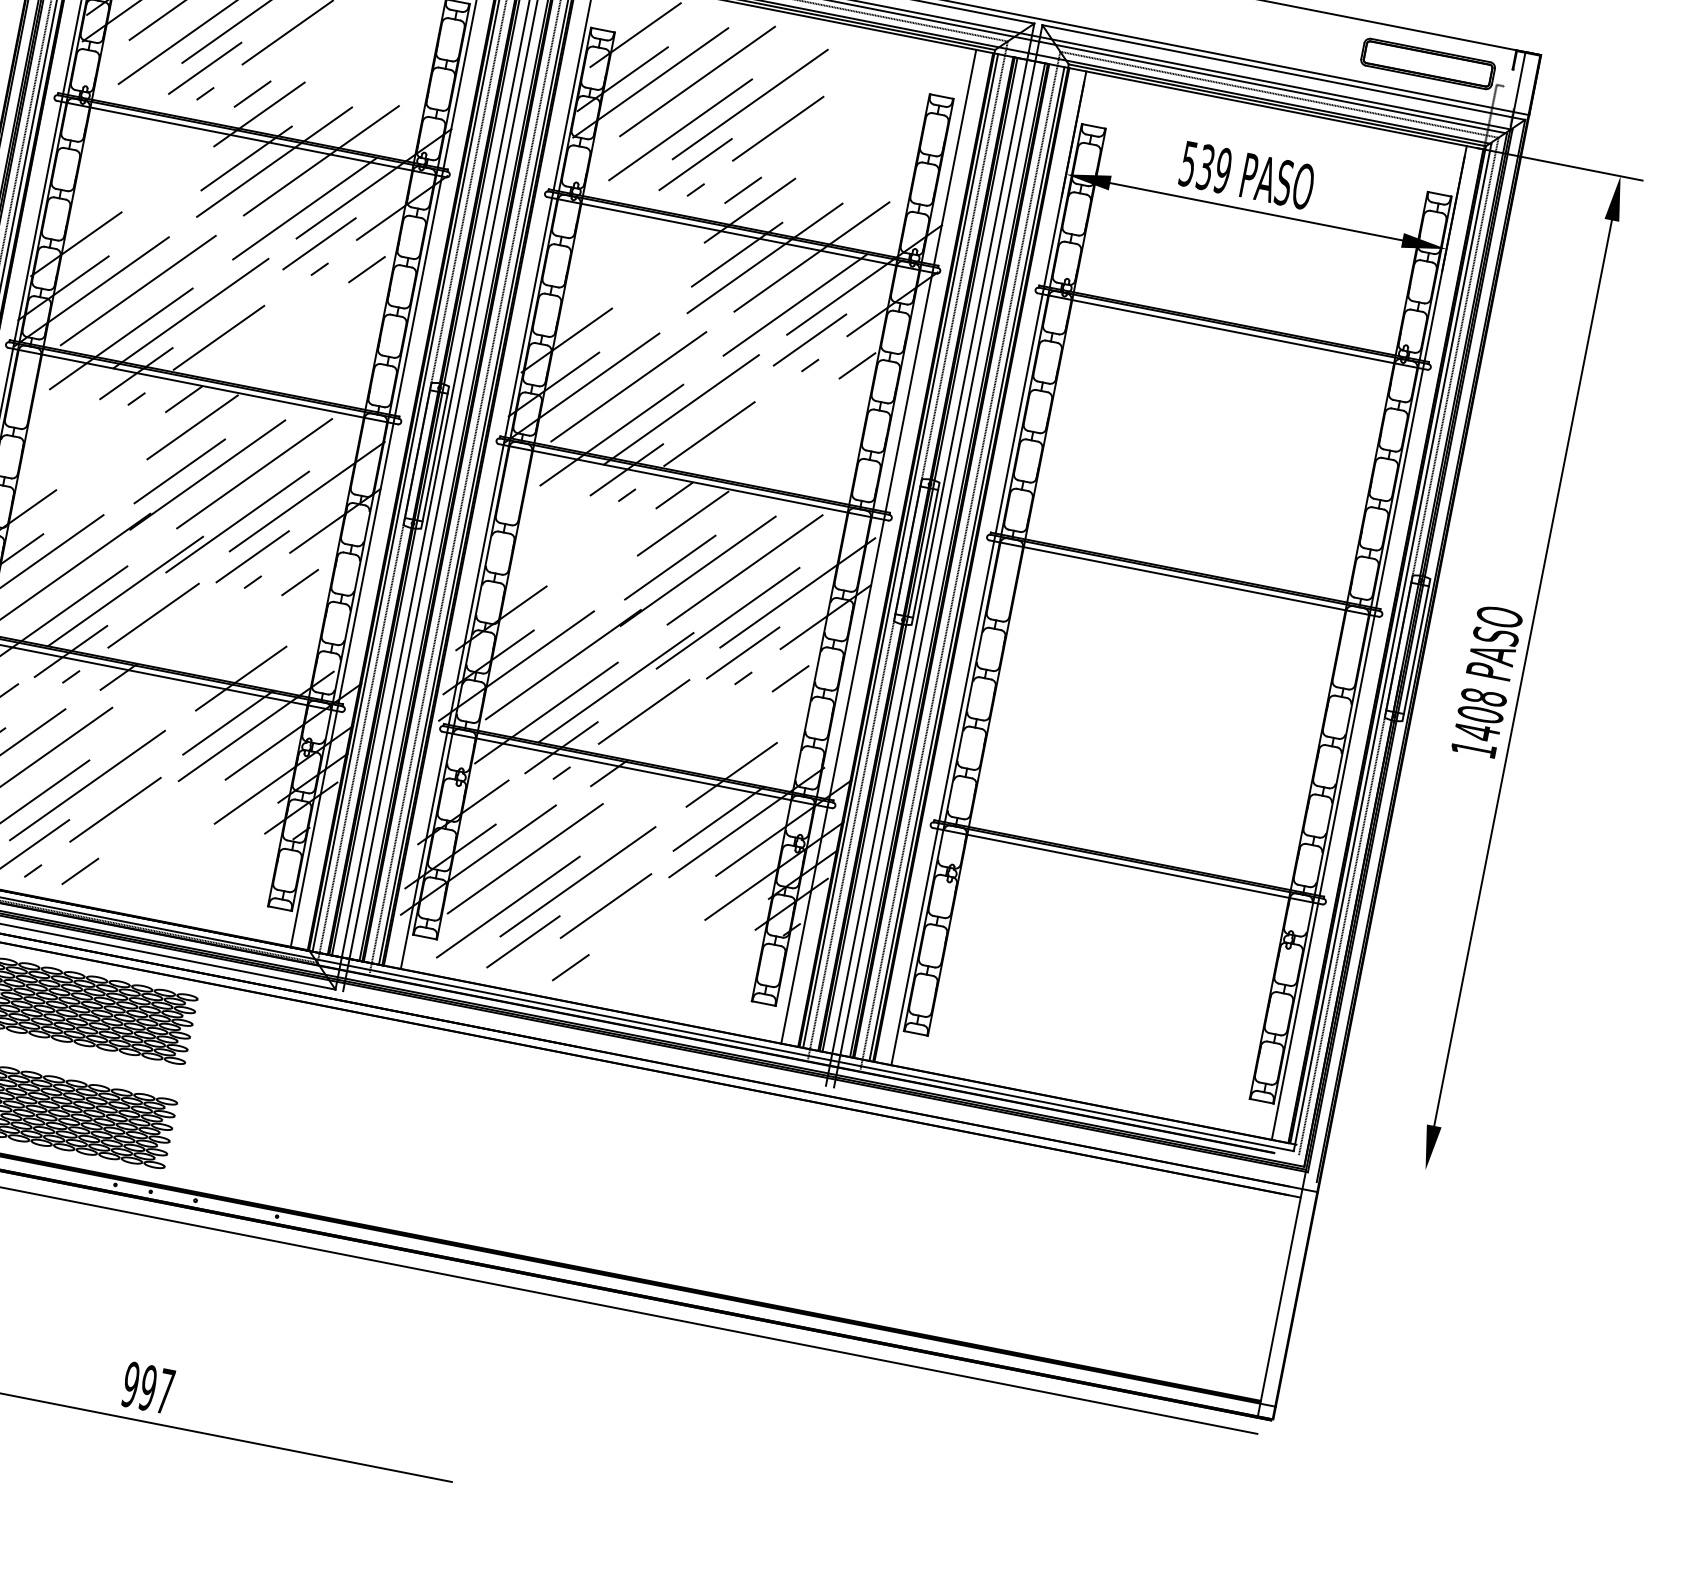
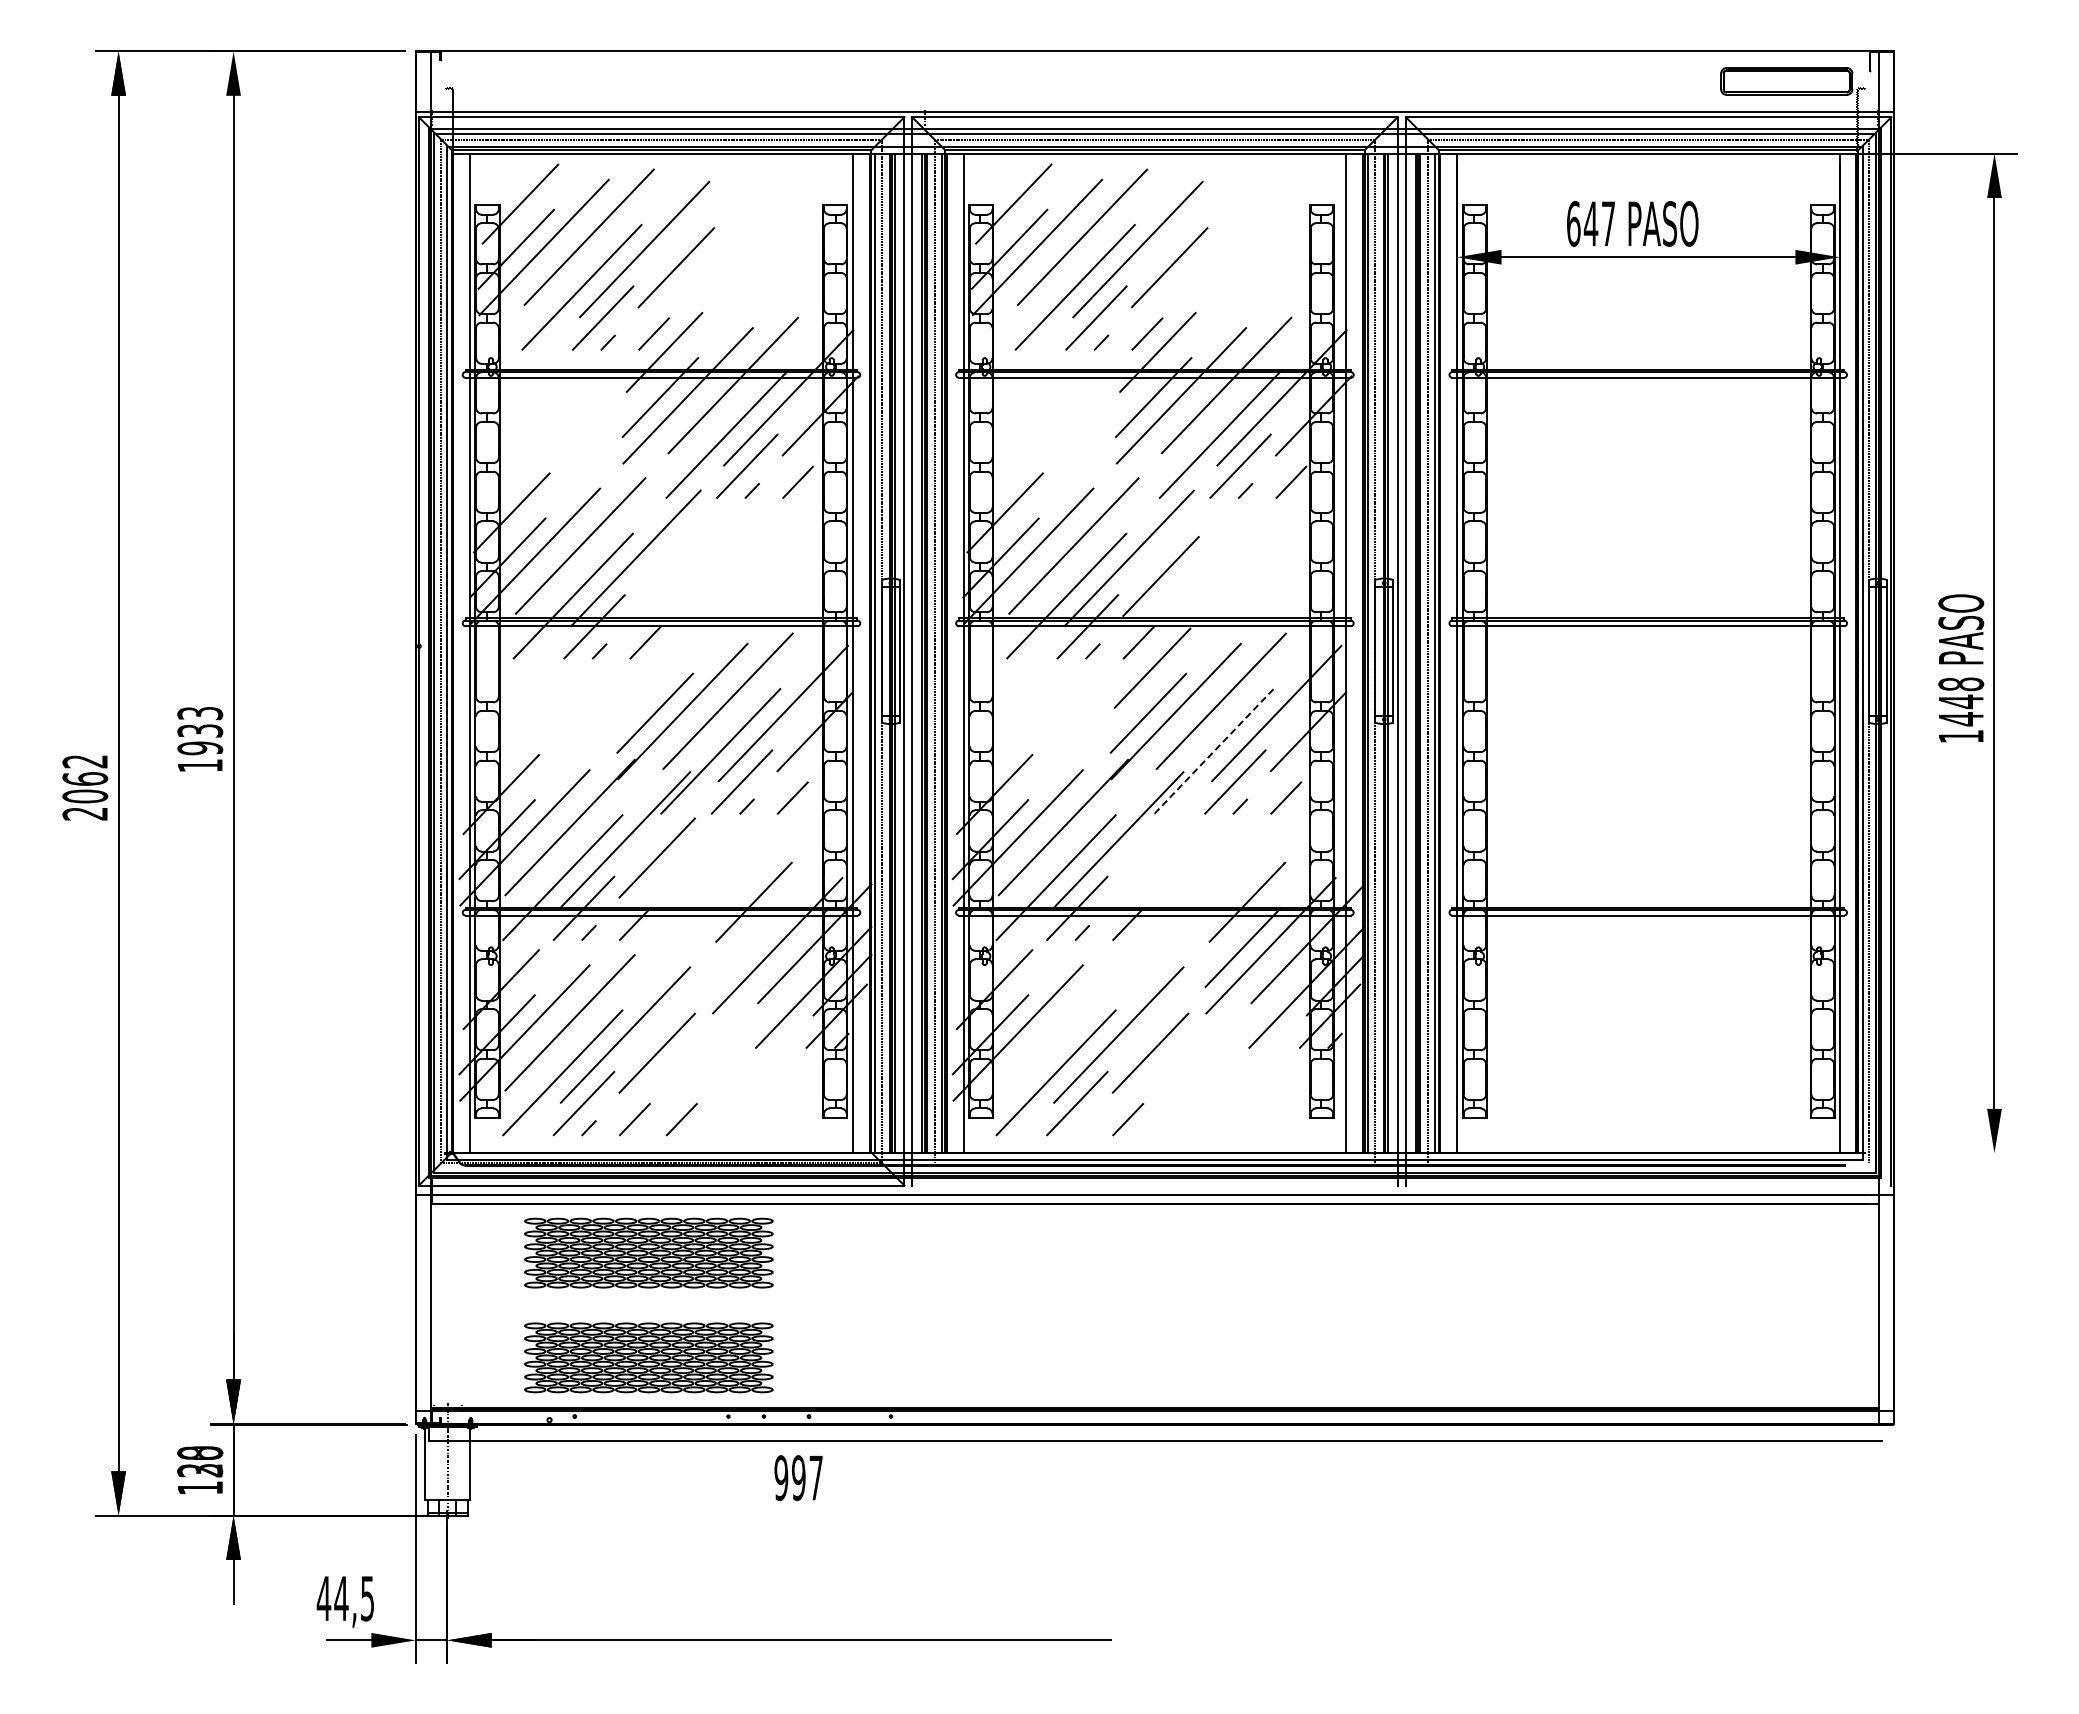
text: (1206, 167) -> (1591, 223), 539 -> 647
line: (218, 337) -> (667, 576), removed
line: (192, 426) -> (658, 667), removed
line: (728, 617) -> (1214, 750), solid -> dashed
line: (644, 711) -> (1150, 857), removed
text: (1480, 714) -> (1961, 701), 1408 -> 1448
line: (227, 722) -> (749, 947), removed
line: (525, 858) -> (1063, 1022), removed
line: (126, 880) -> (681, 1119), added
text: (148, 1387) -> (798, 1477), moved

